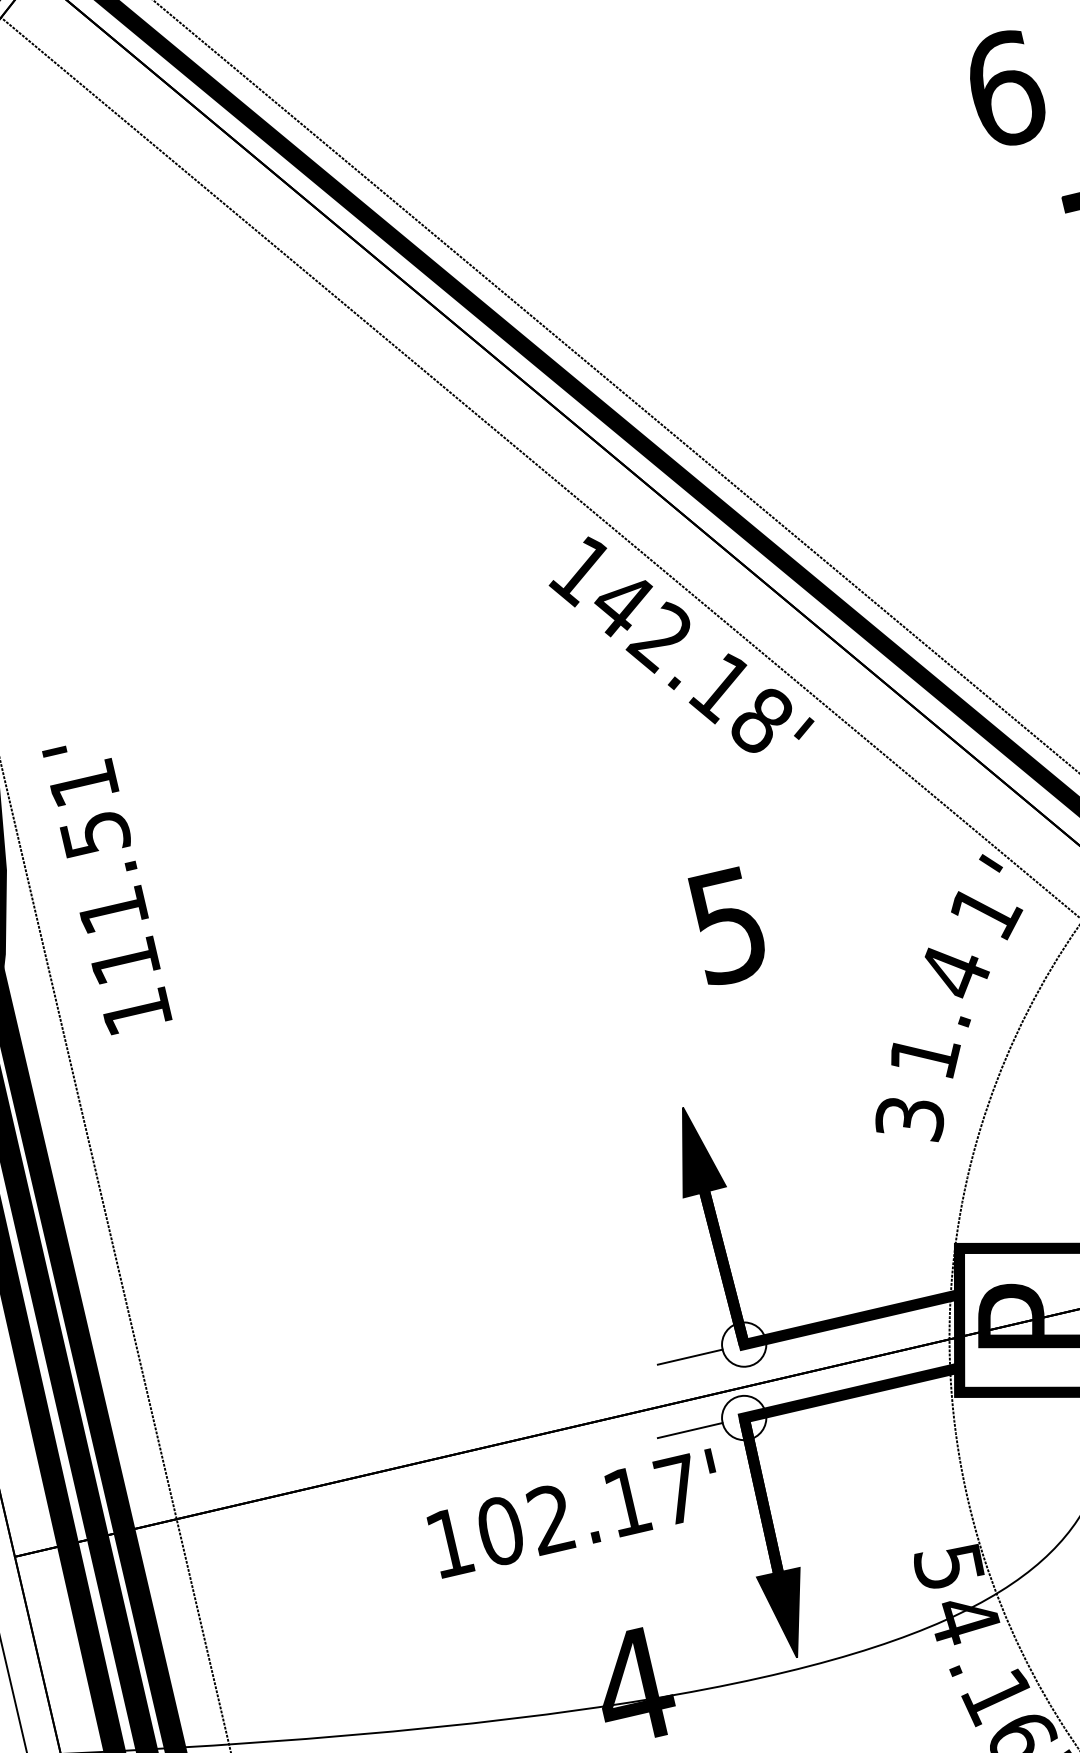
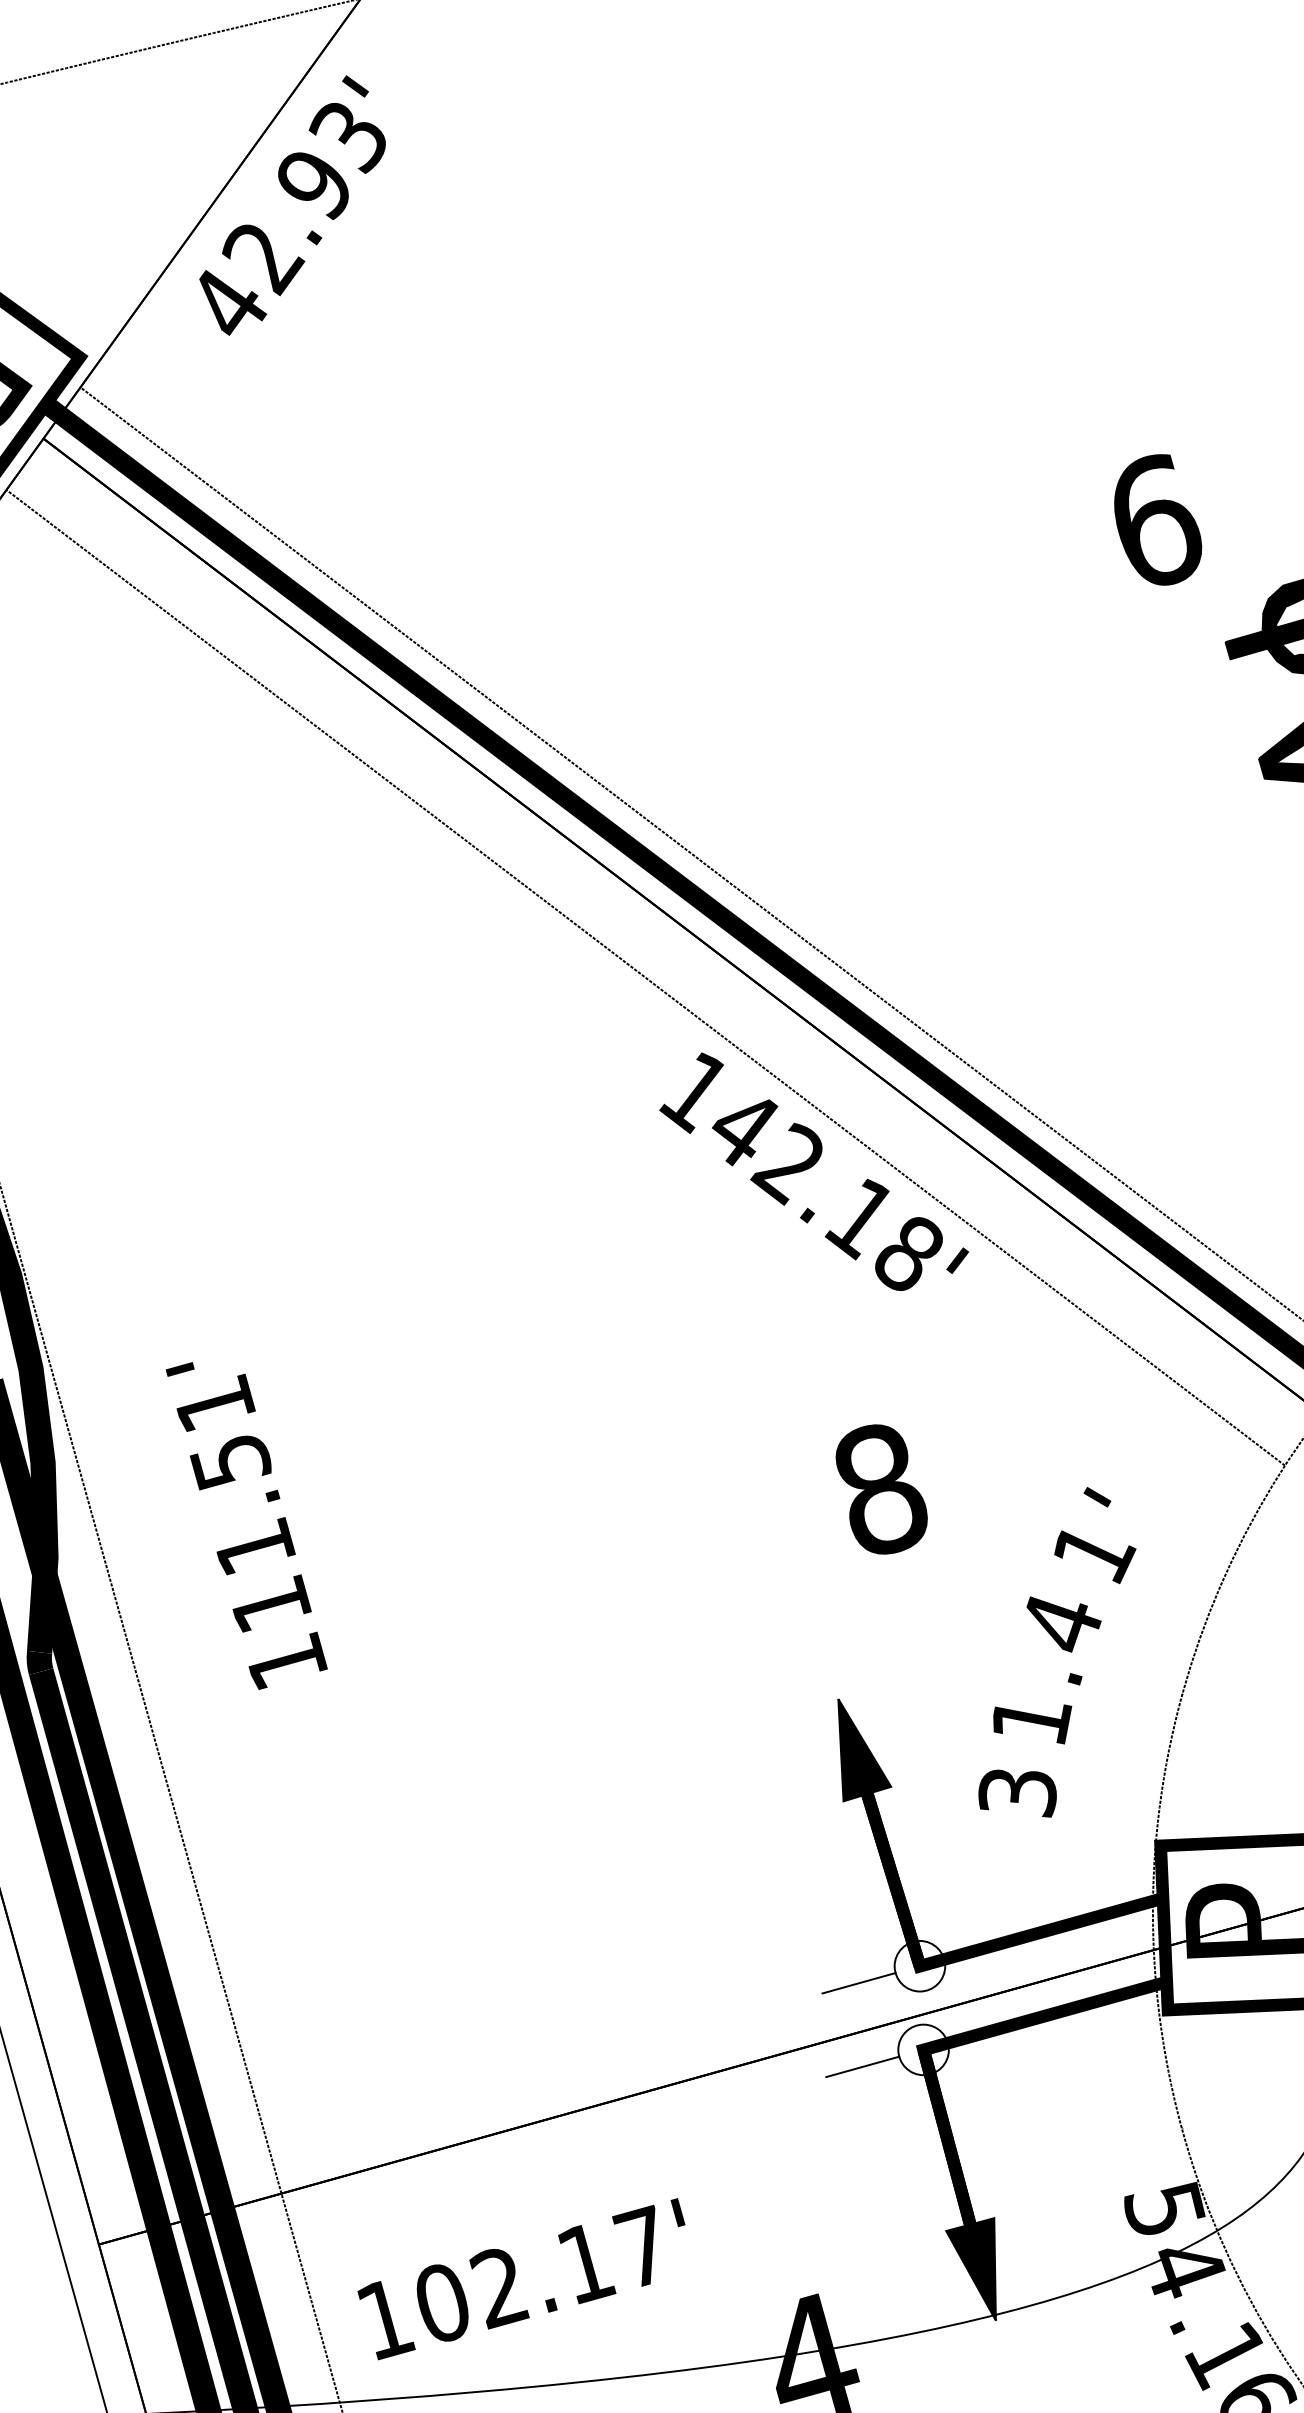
text: (106, 890) -> (246, 1525), moved
text: (727, 925) -> (879, 1489), 5 -> 8
text: (950, 997) -> (1057, 1652), moved
text: (570, 1513) -> (521, 2279), moved

